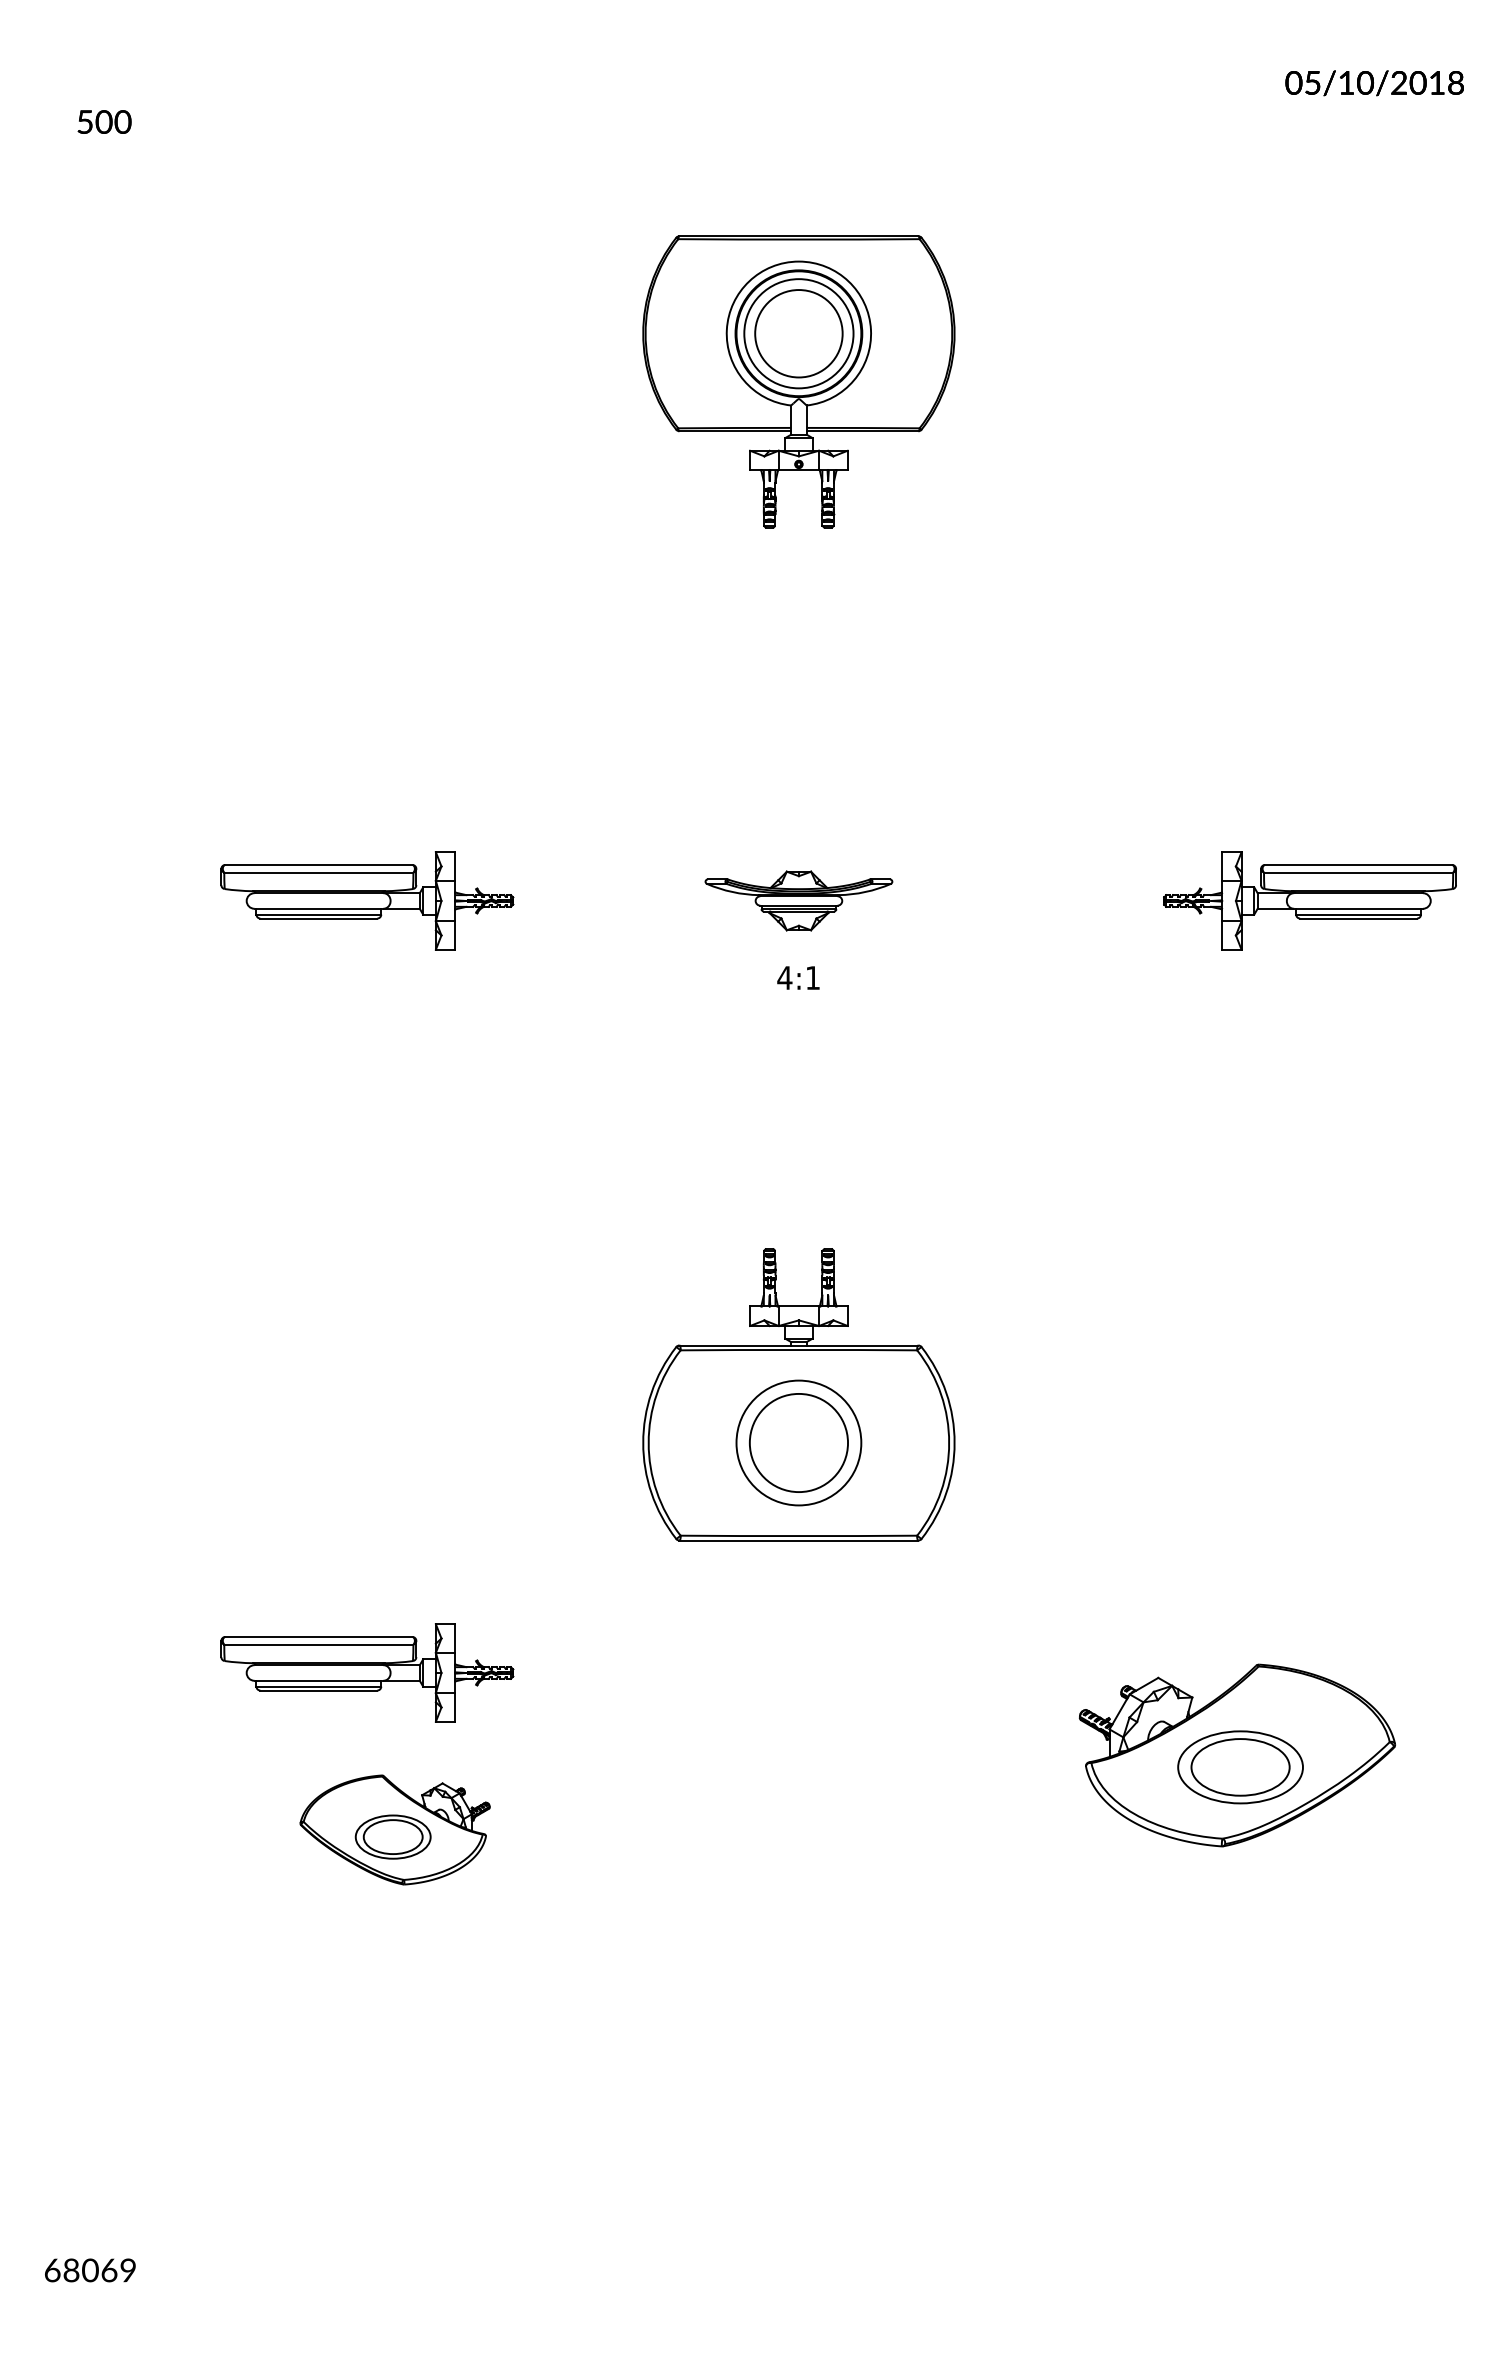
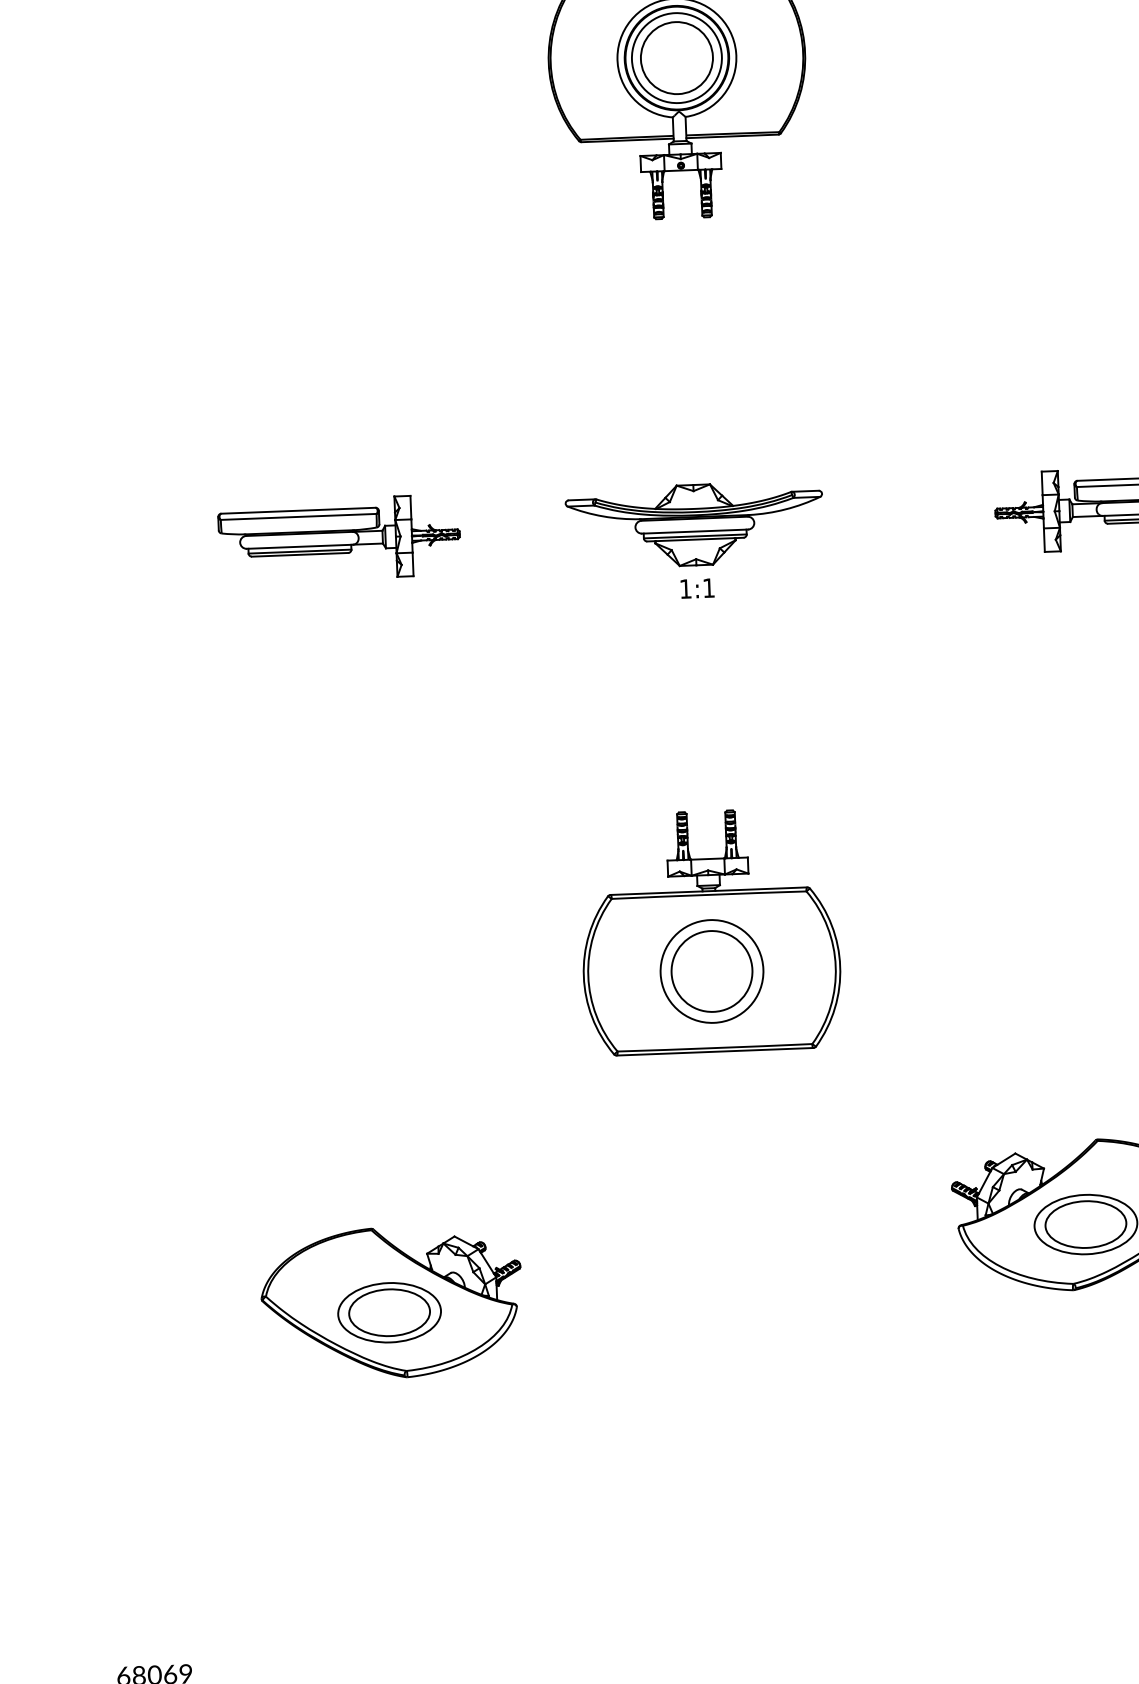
part: (798, 900) -> (694, 524), size x1.67
text: (784, 977) -> (685, 588), 4:1 -> 1:1
part: (367, 1672) -> (364, 1174), removed
part: (394, 1829) -> (391, 1302), size x1.67

